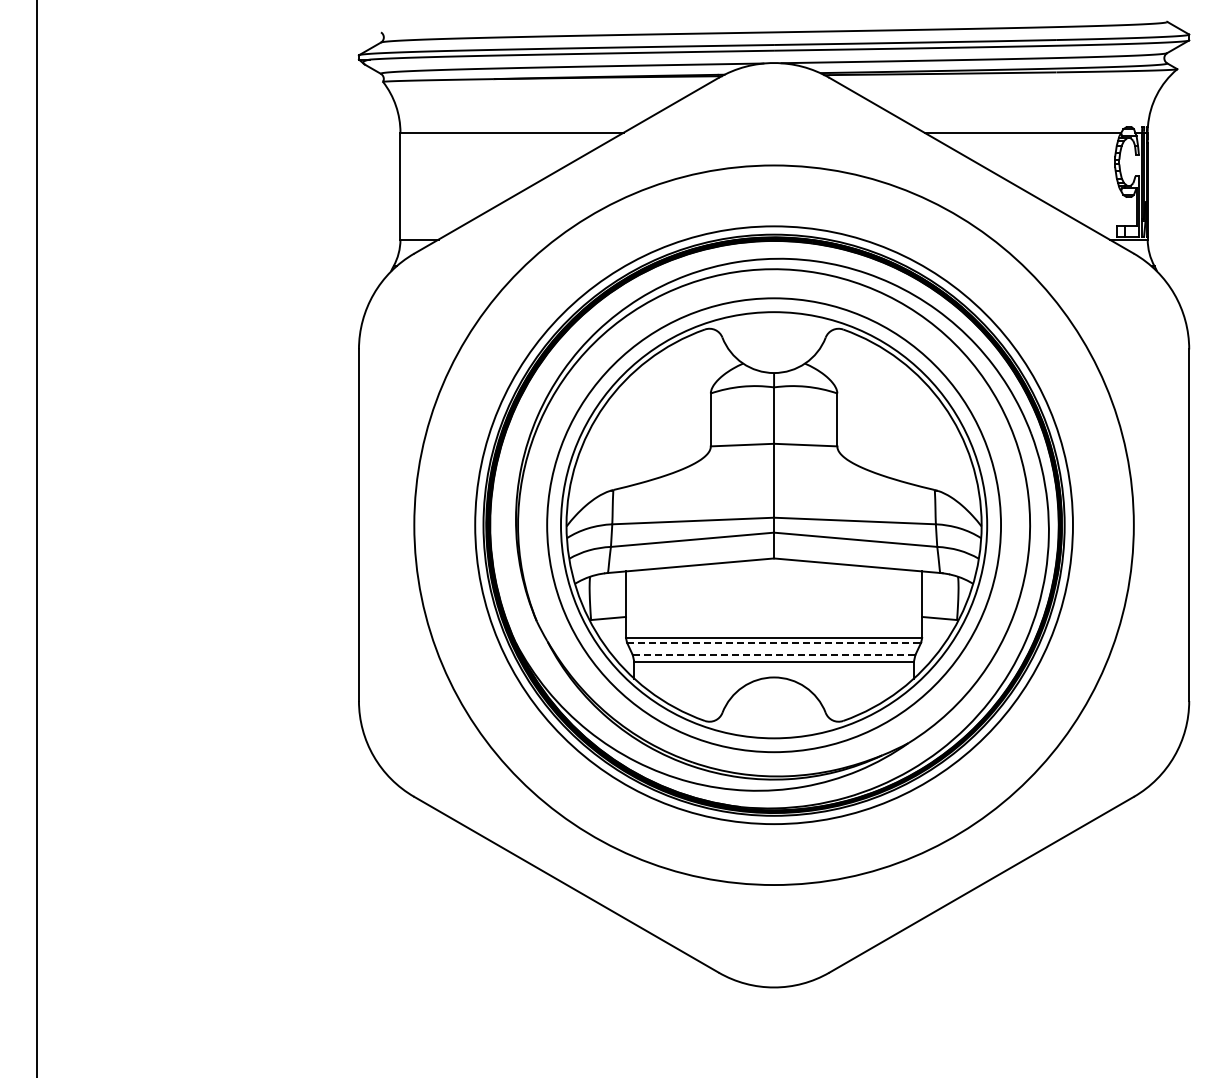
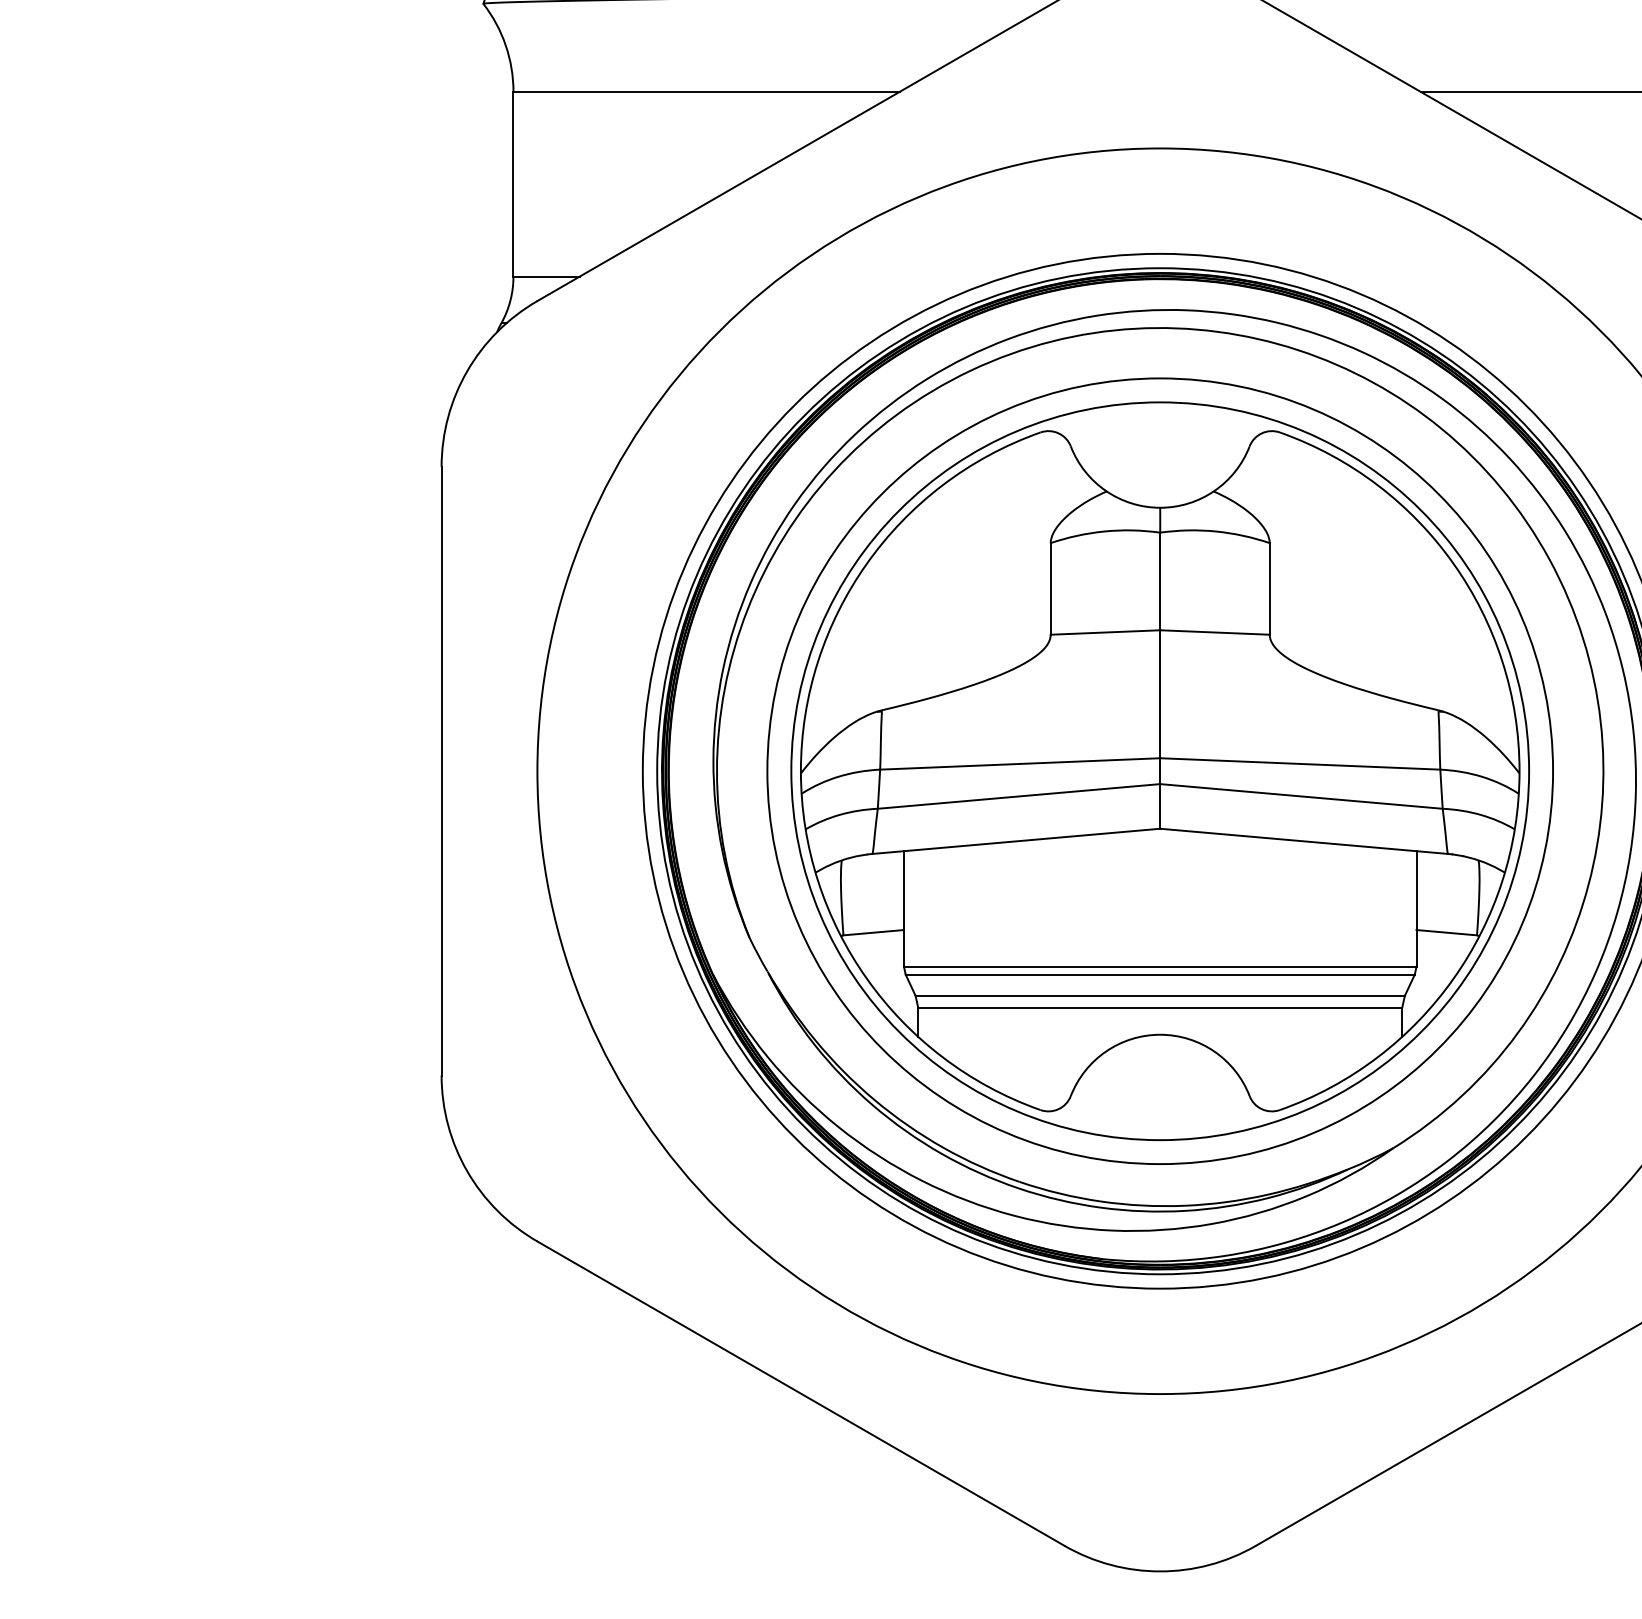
line: (774, 642) -> (1160, 974), dashed -> solid
line: (773, 655) -> (1159, 996), dashed -> solid

